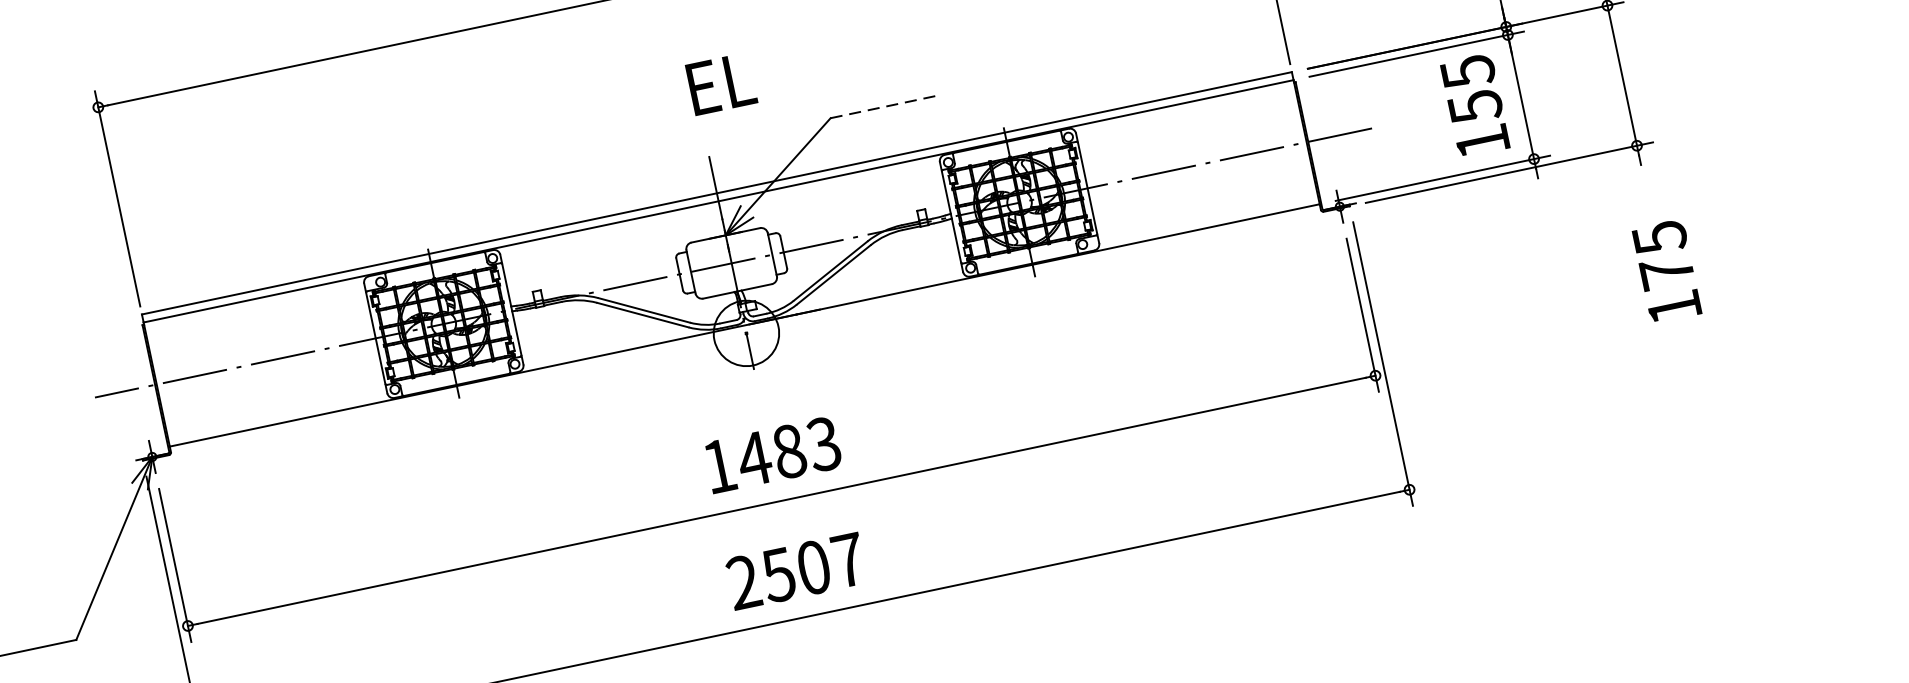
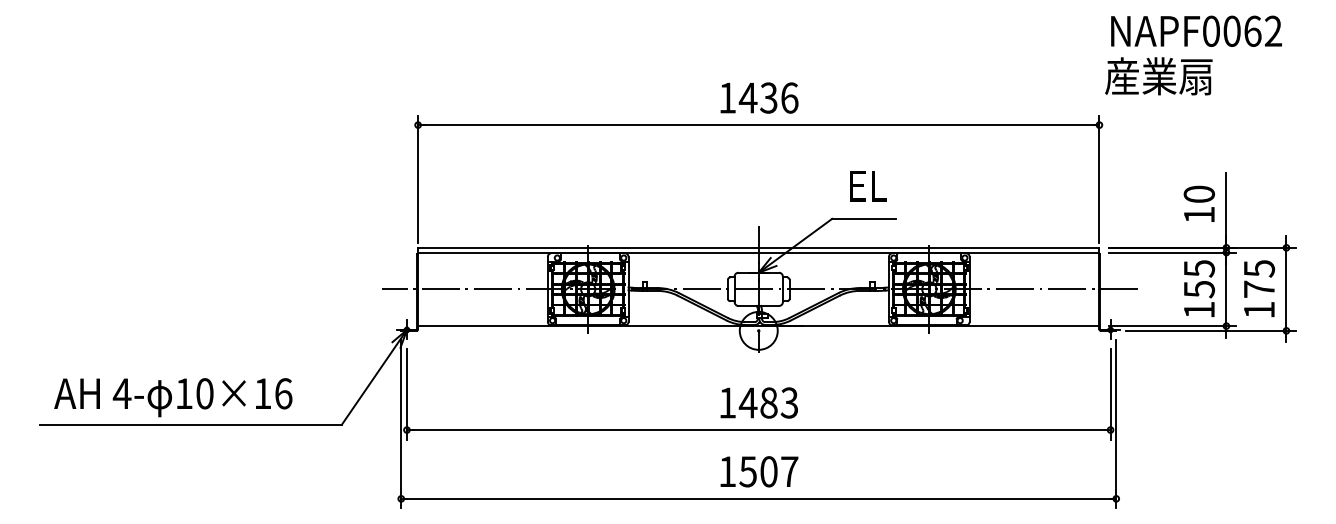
text: (721, 84) -> (868, 186), moved
line: (884, 106) -> (864, 218), dashed -> solid
text: (1667, 270) -> (1259, 288), moved
text: (743, 581) -> (727, 471), 2507 -> 1507

